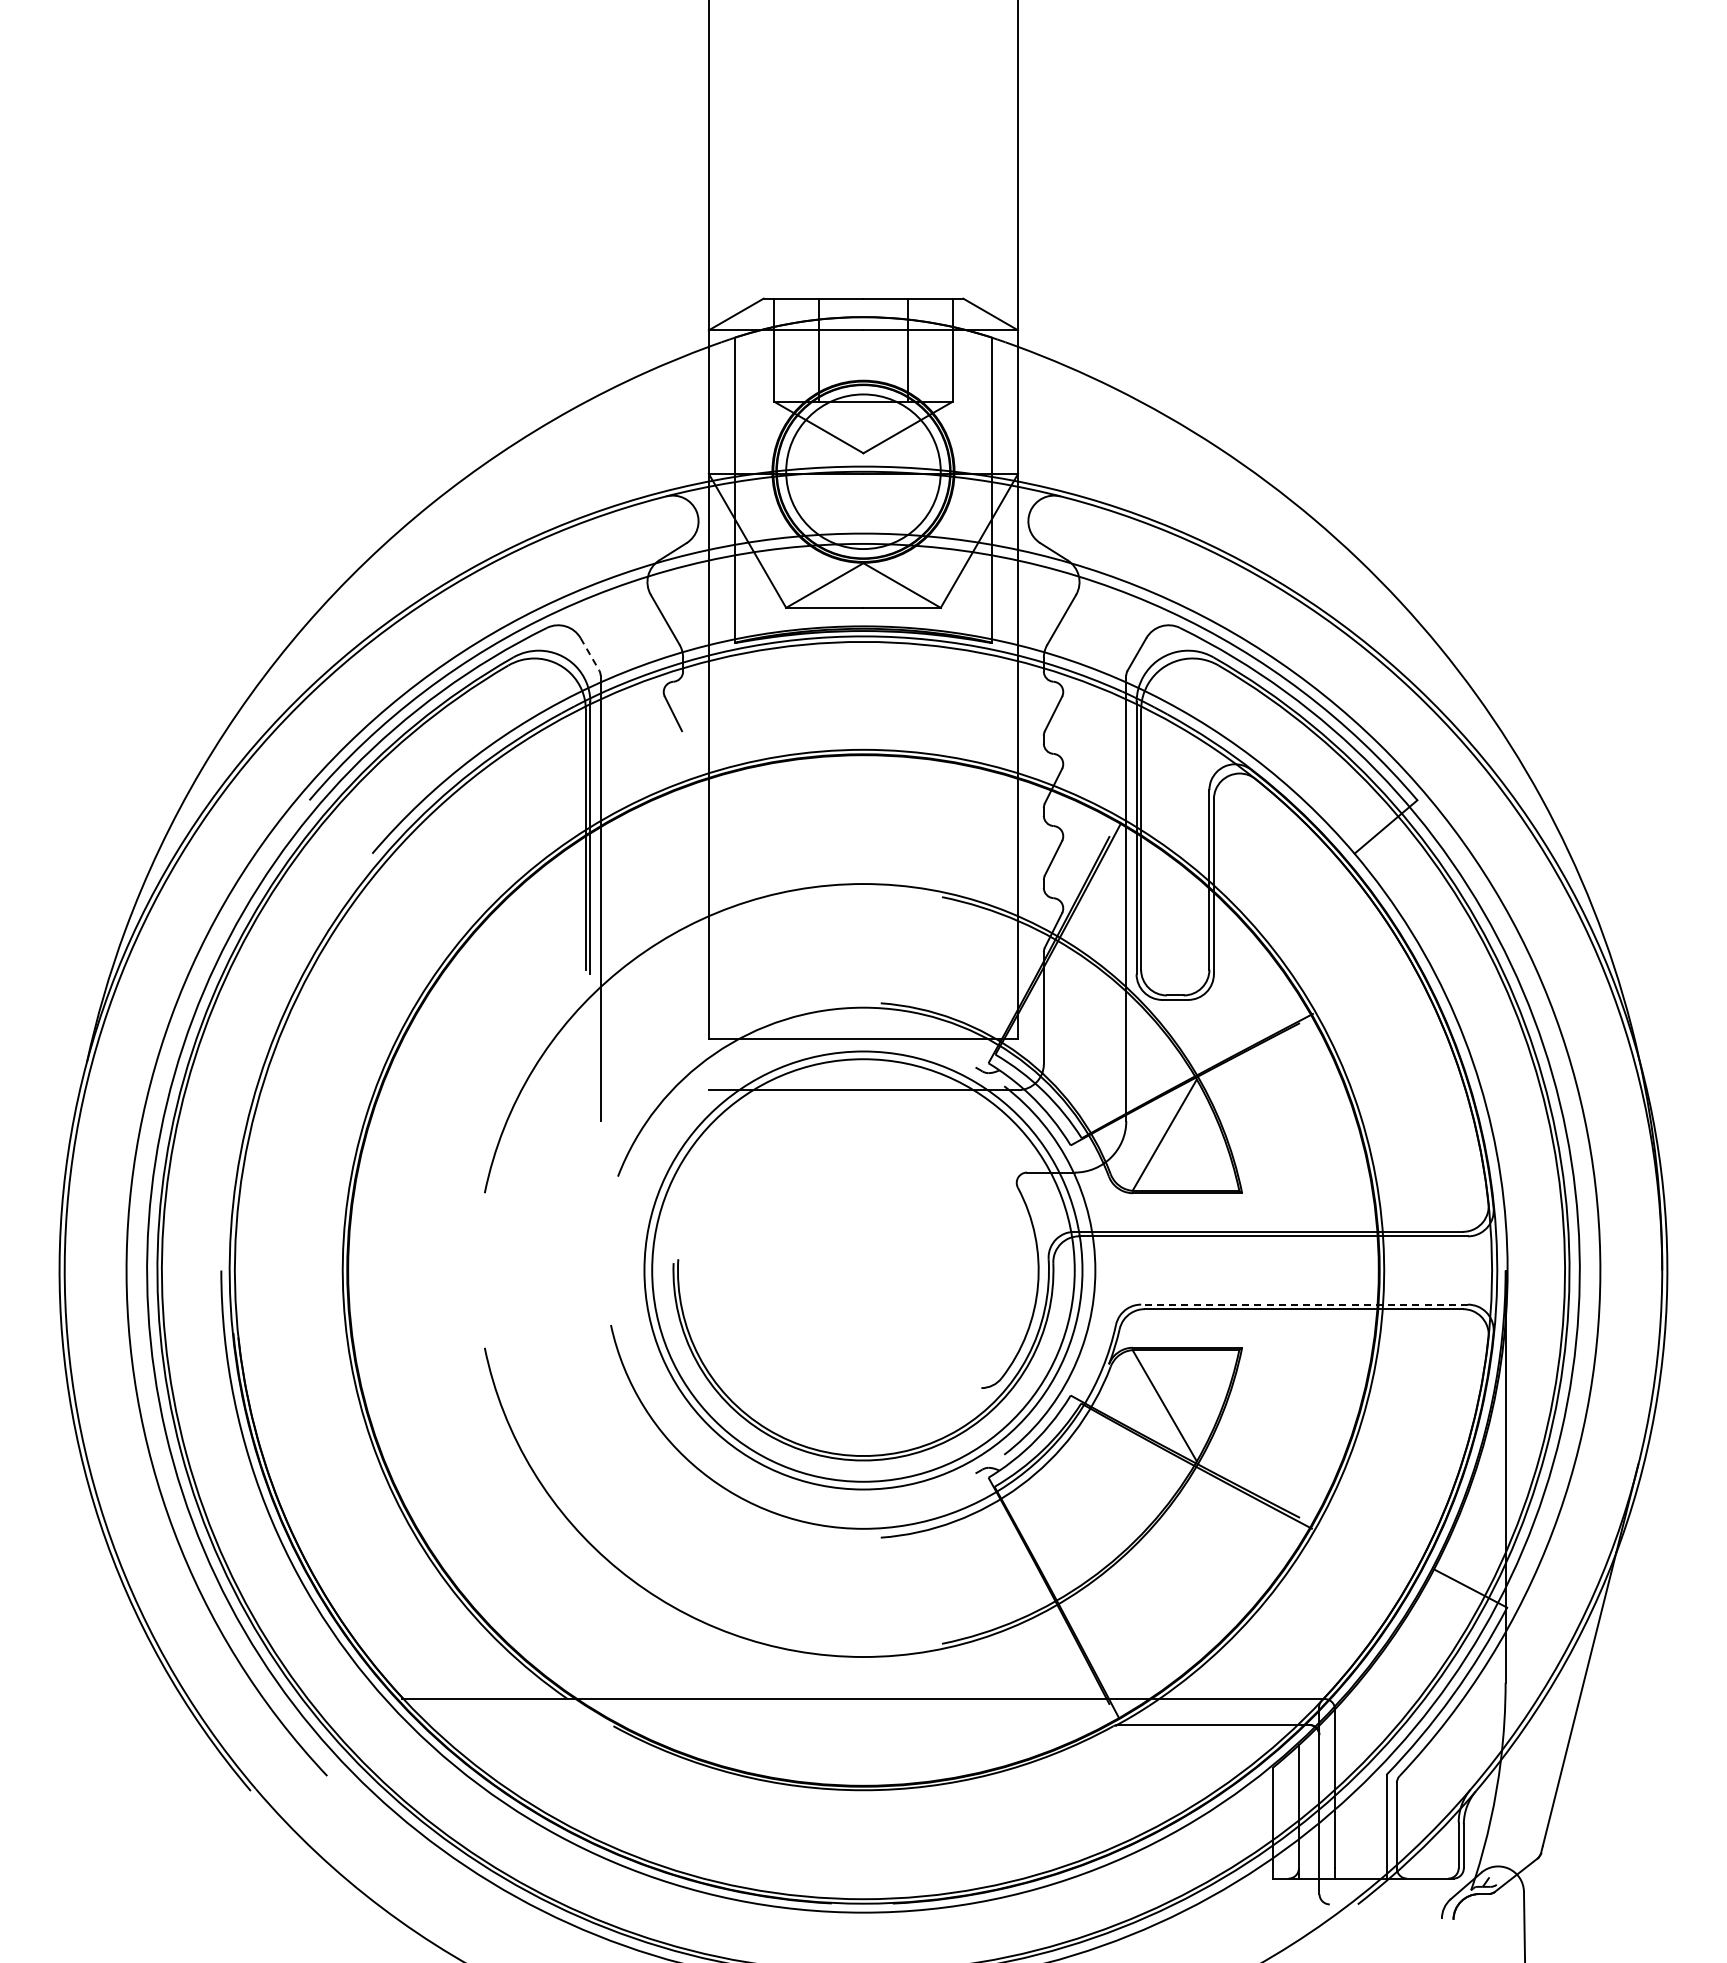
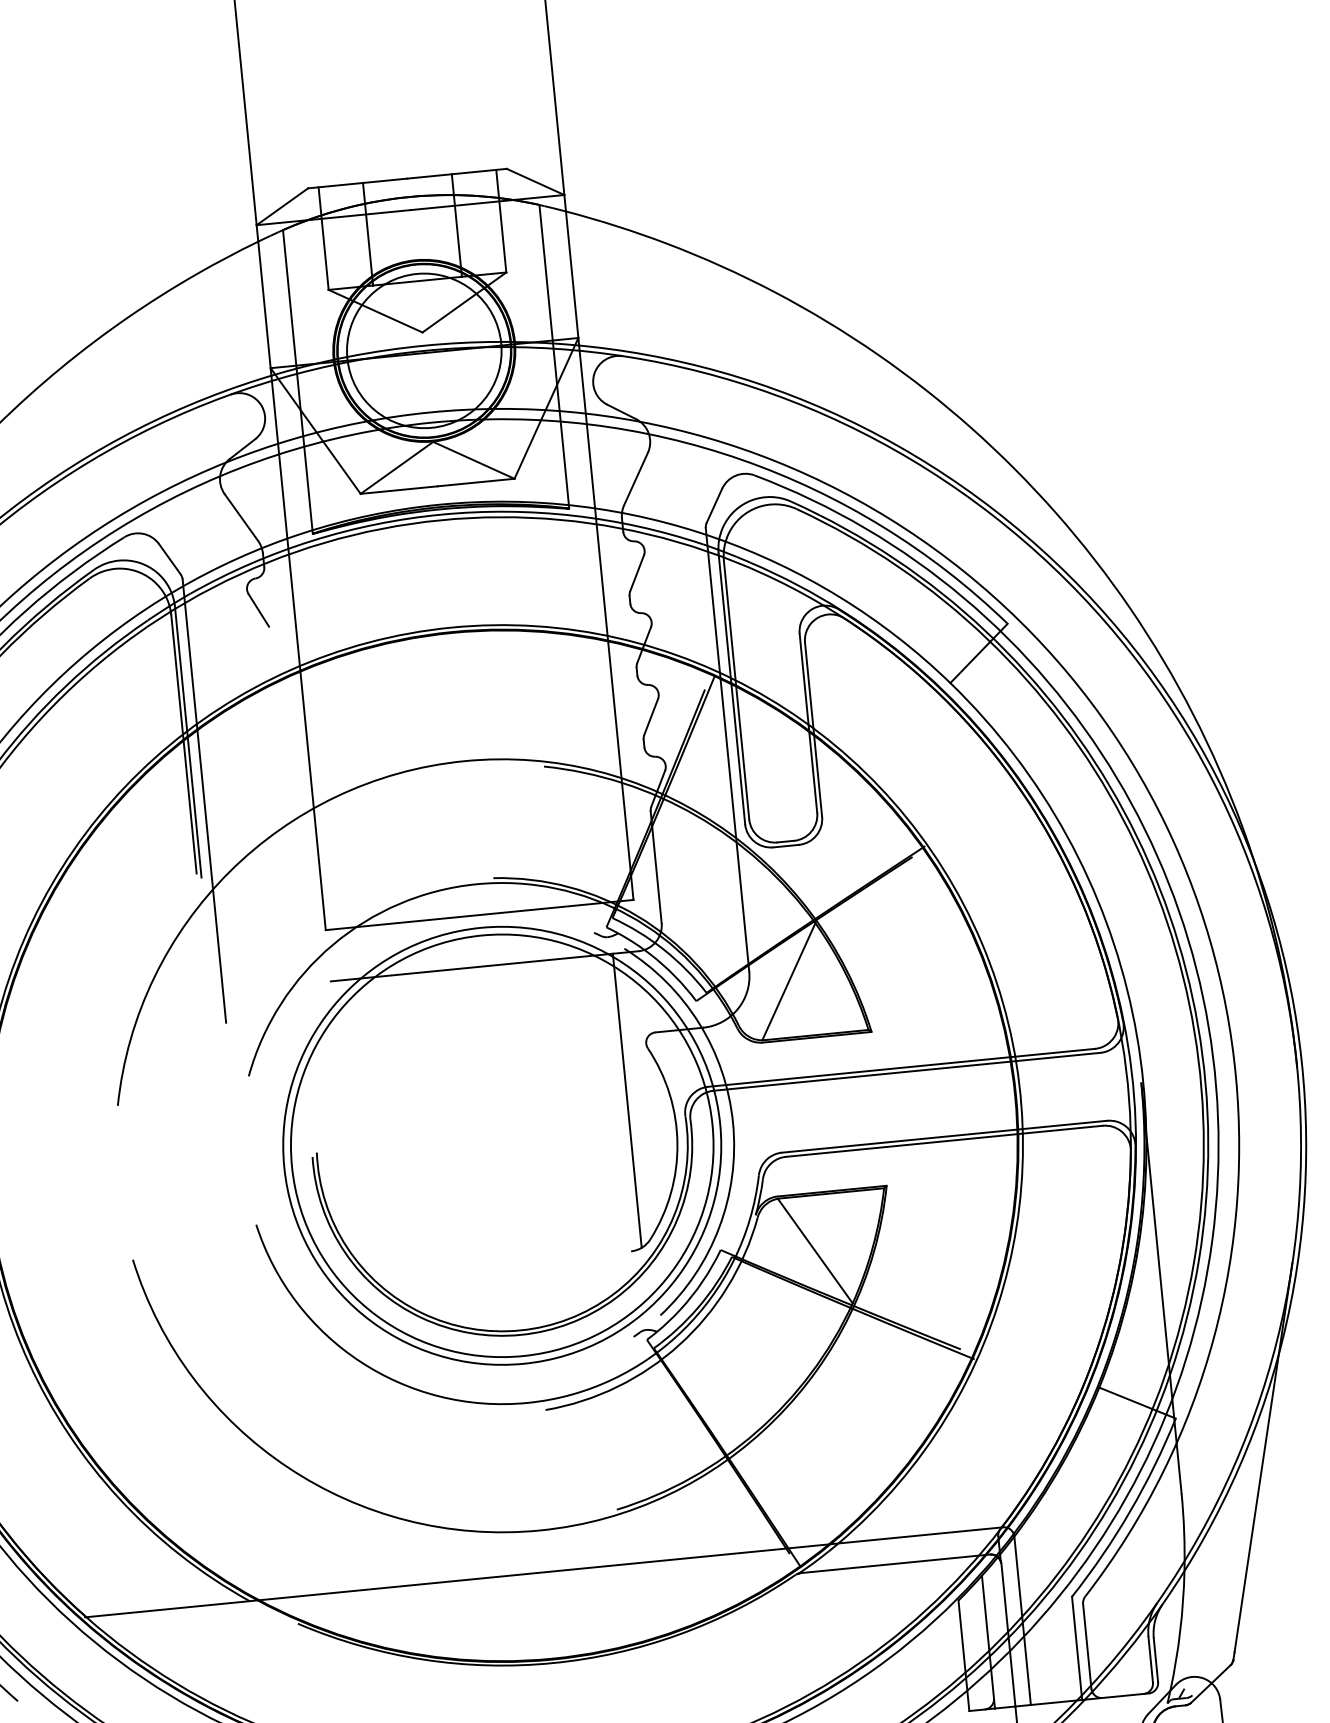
line: (589, 654) -> (169, 559), dashed -> solid
line: (992, 1237) -> (627, 1100), added
line: (1304, 1304) -> (944, 1136), dashed -> solid

